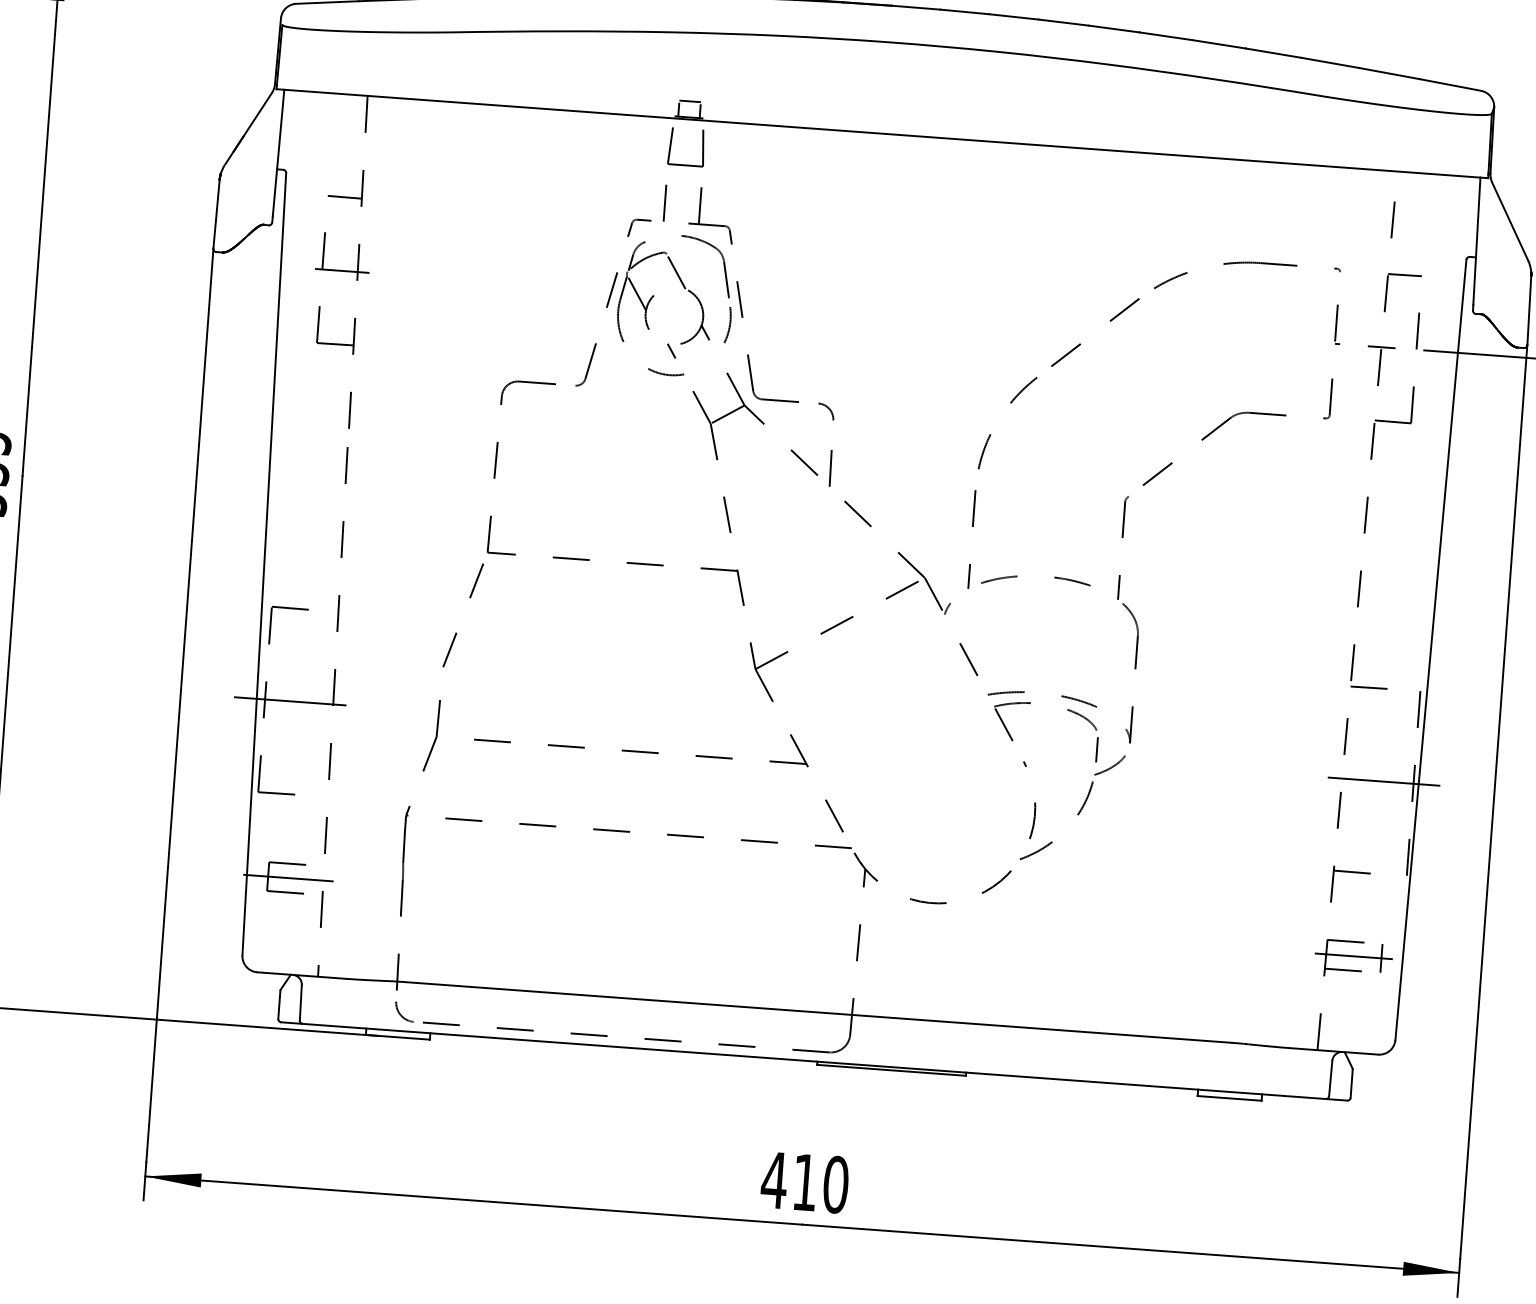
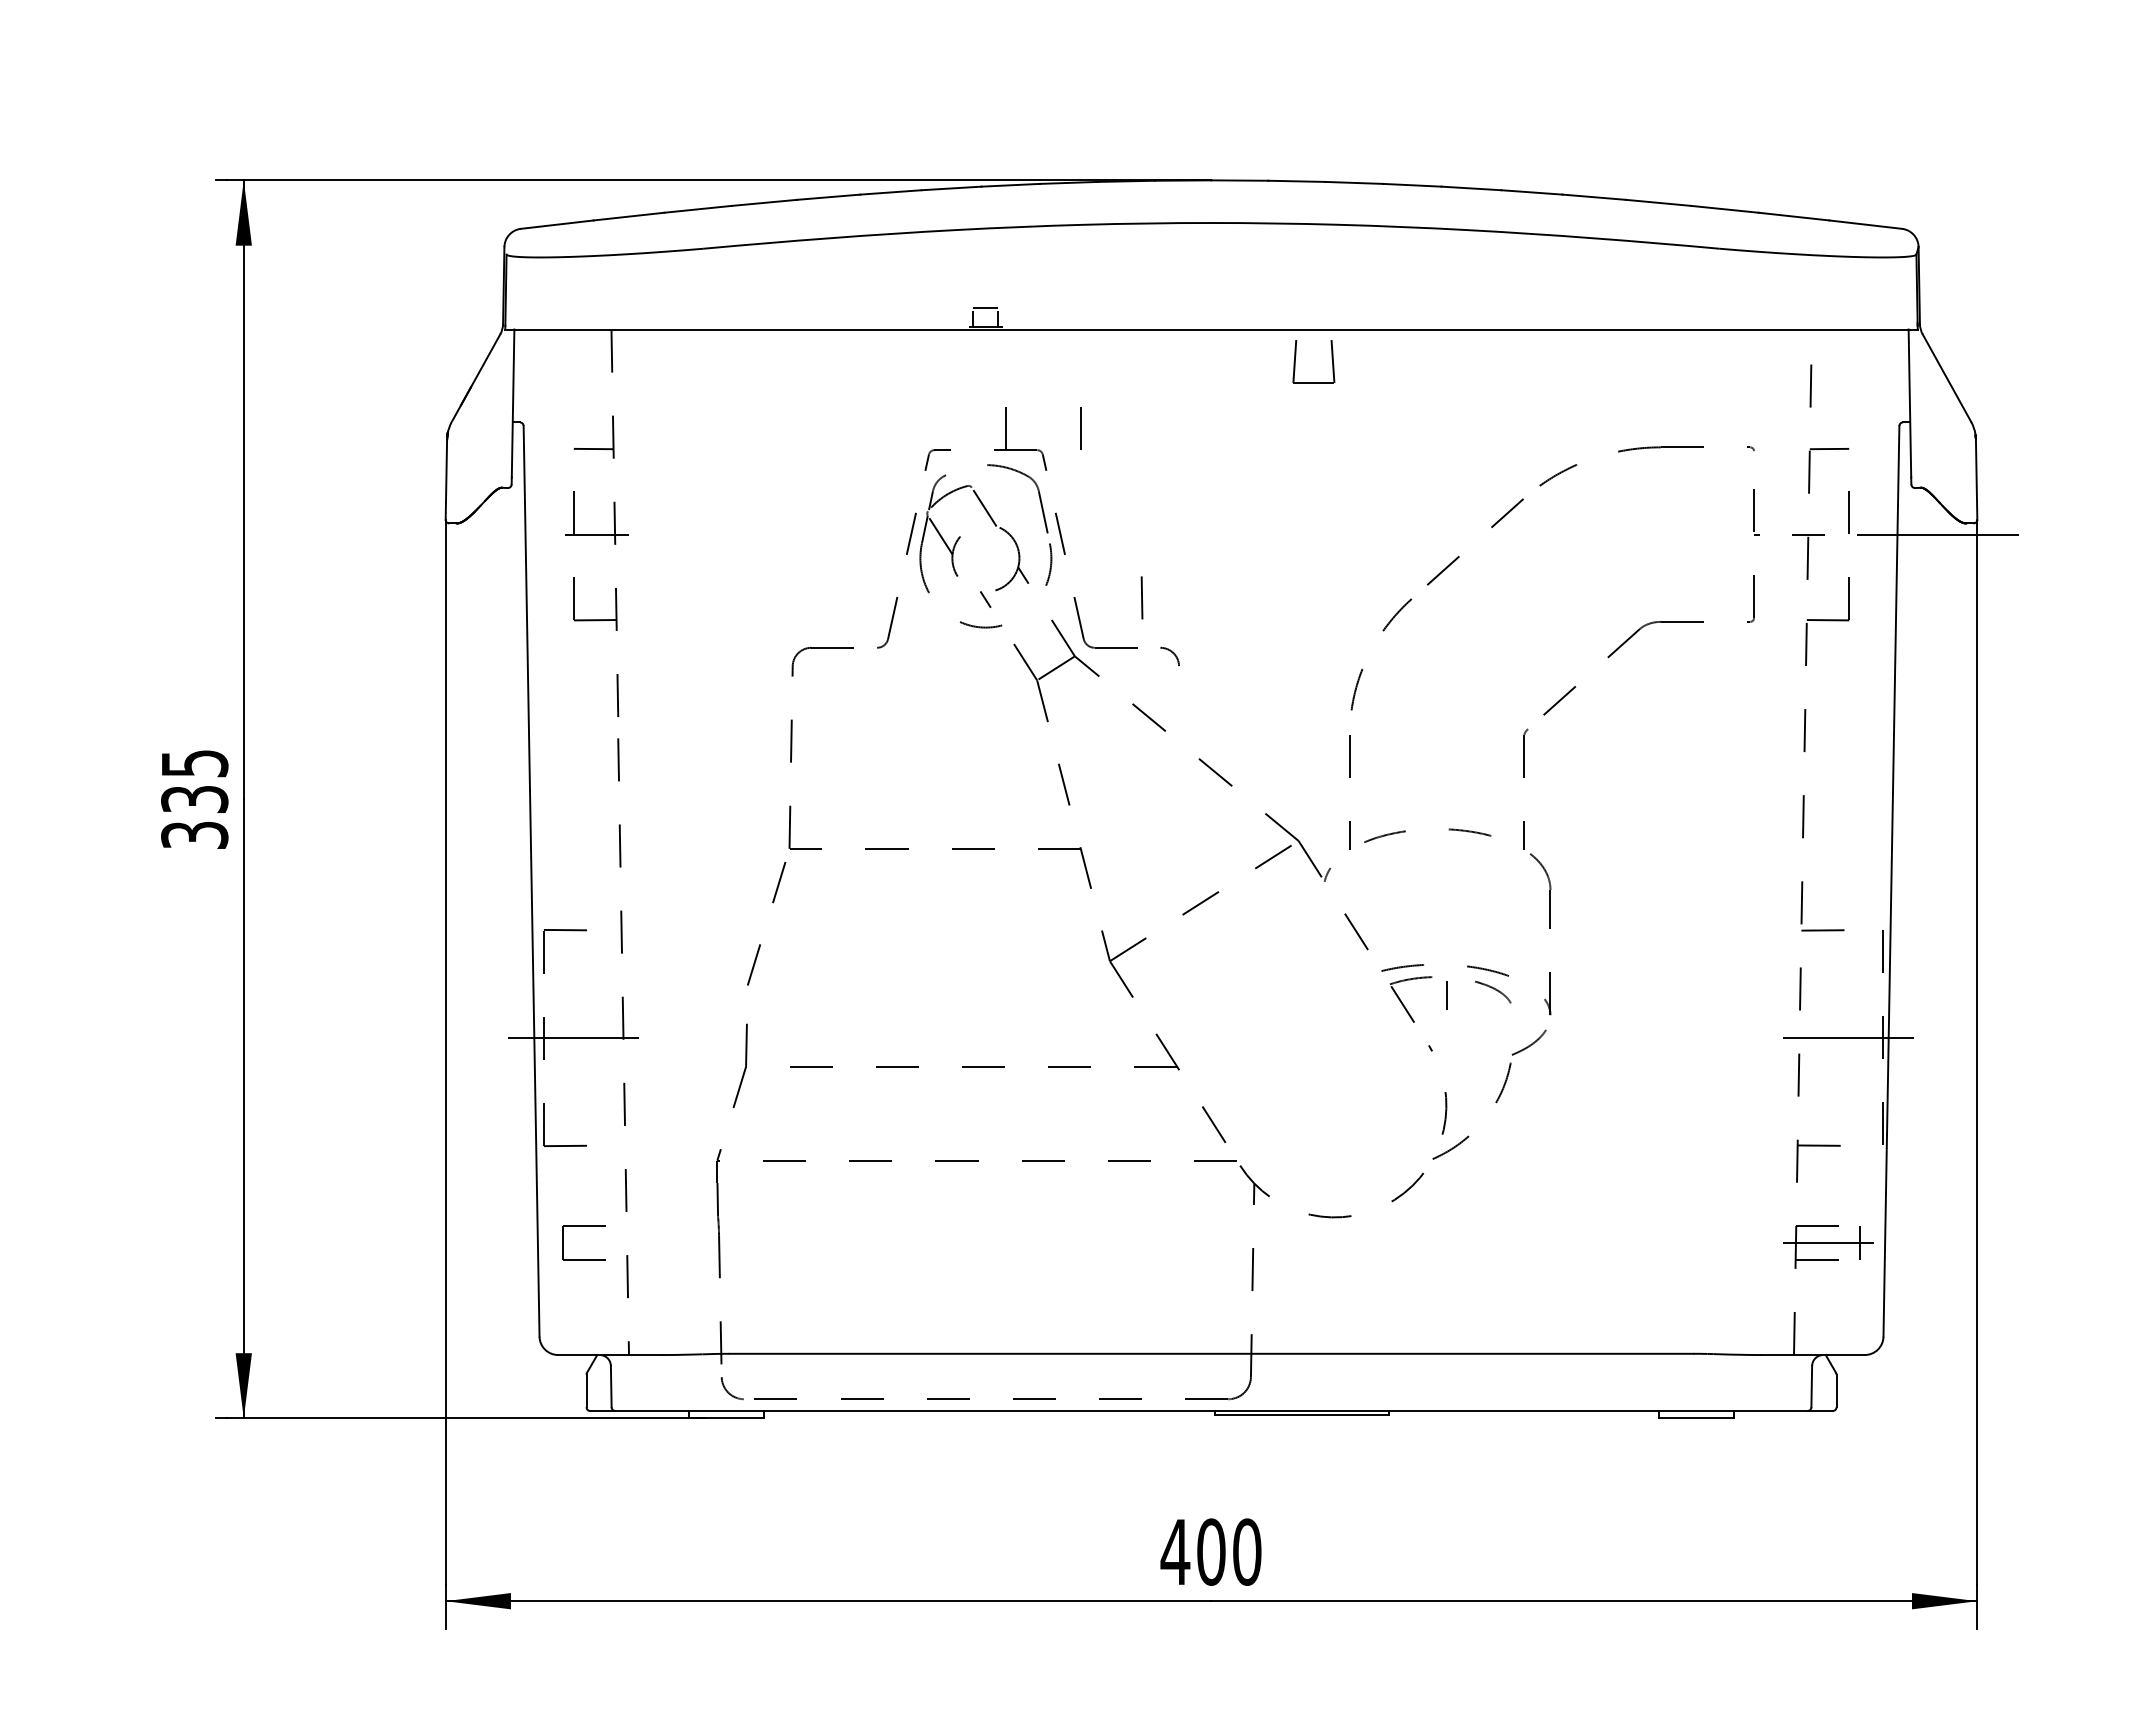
part: (672, 141) -> (1296, 356), moved
line: (664, 203) -> (1080, 428), moved
line: (830, 467) -> (1141, 597), moved
line: (1096, 749) -> (1446, 995), moved
line: (287, 878) -> (585, 1243), removed
text: (805, 1182) -> (1211, 1551), 410 -> 400

